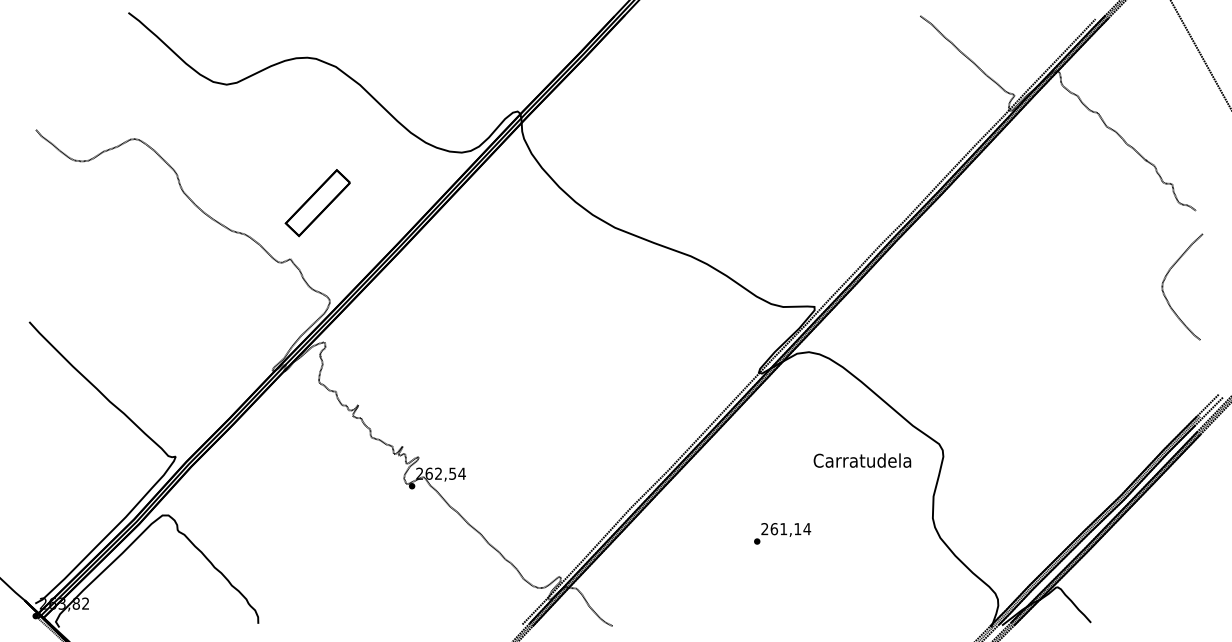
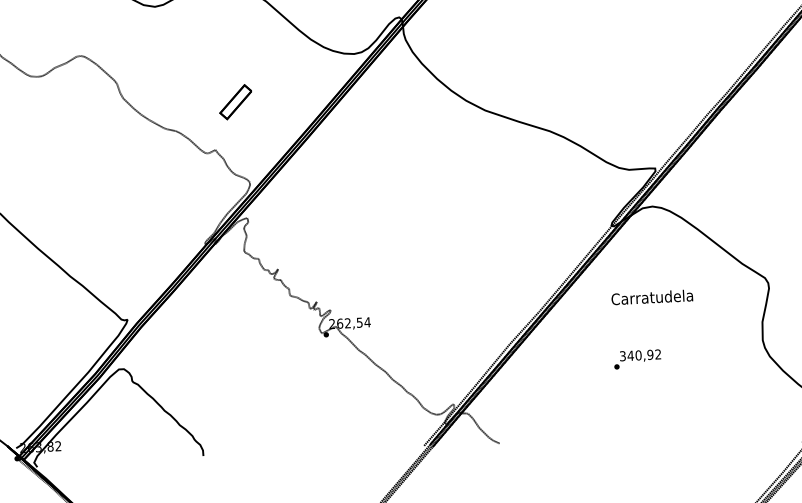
part: (317, 203) -> (235, 102), size x0.6
text: (862, 460) -> (652, 297), moved
text: (786, 529) -> (640, 355), 261,14 -> 340,92

